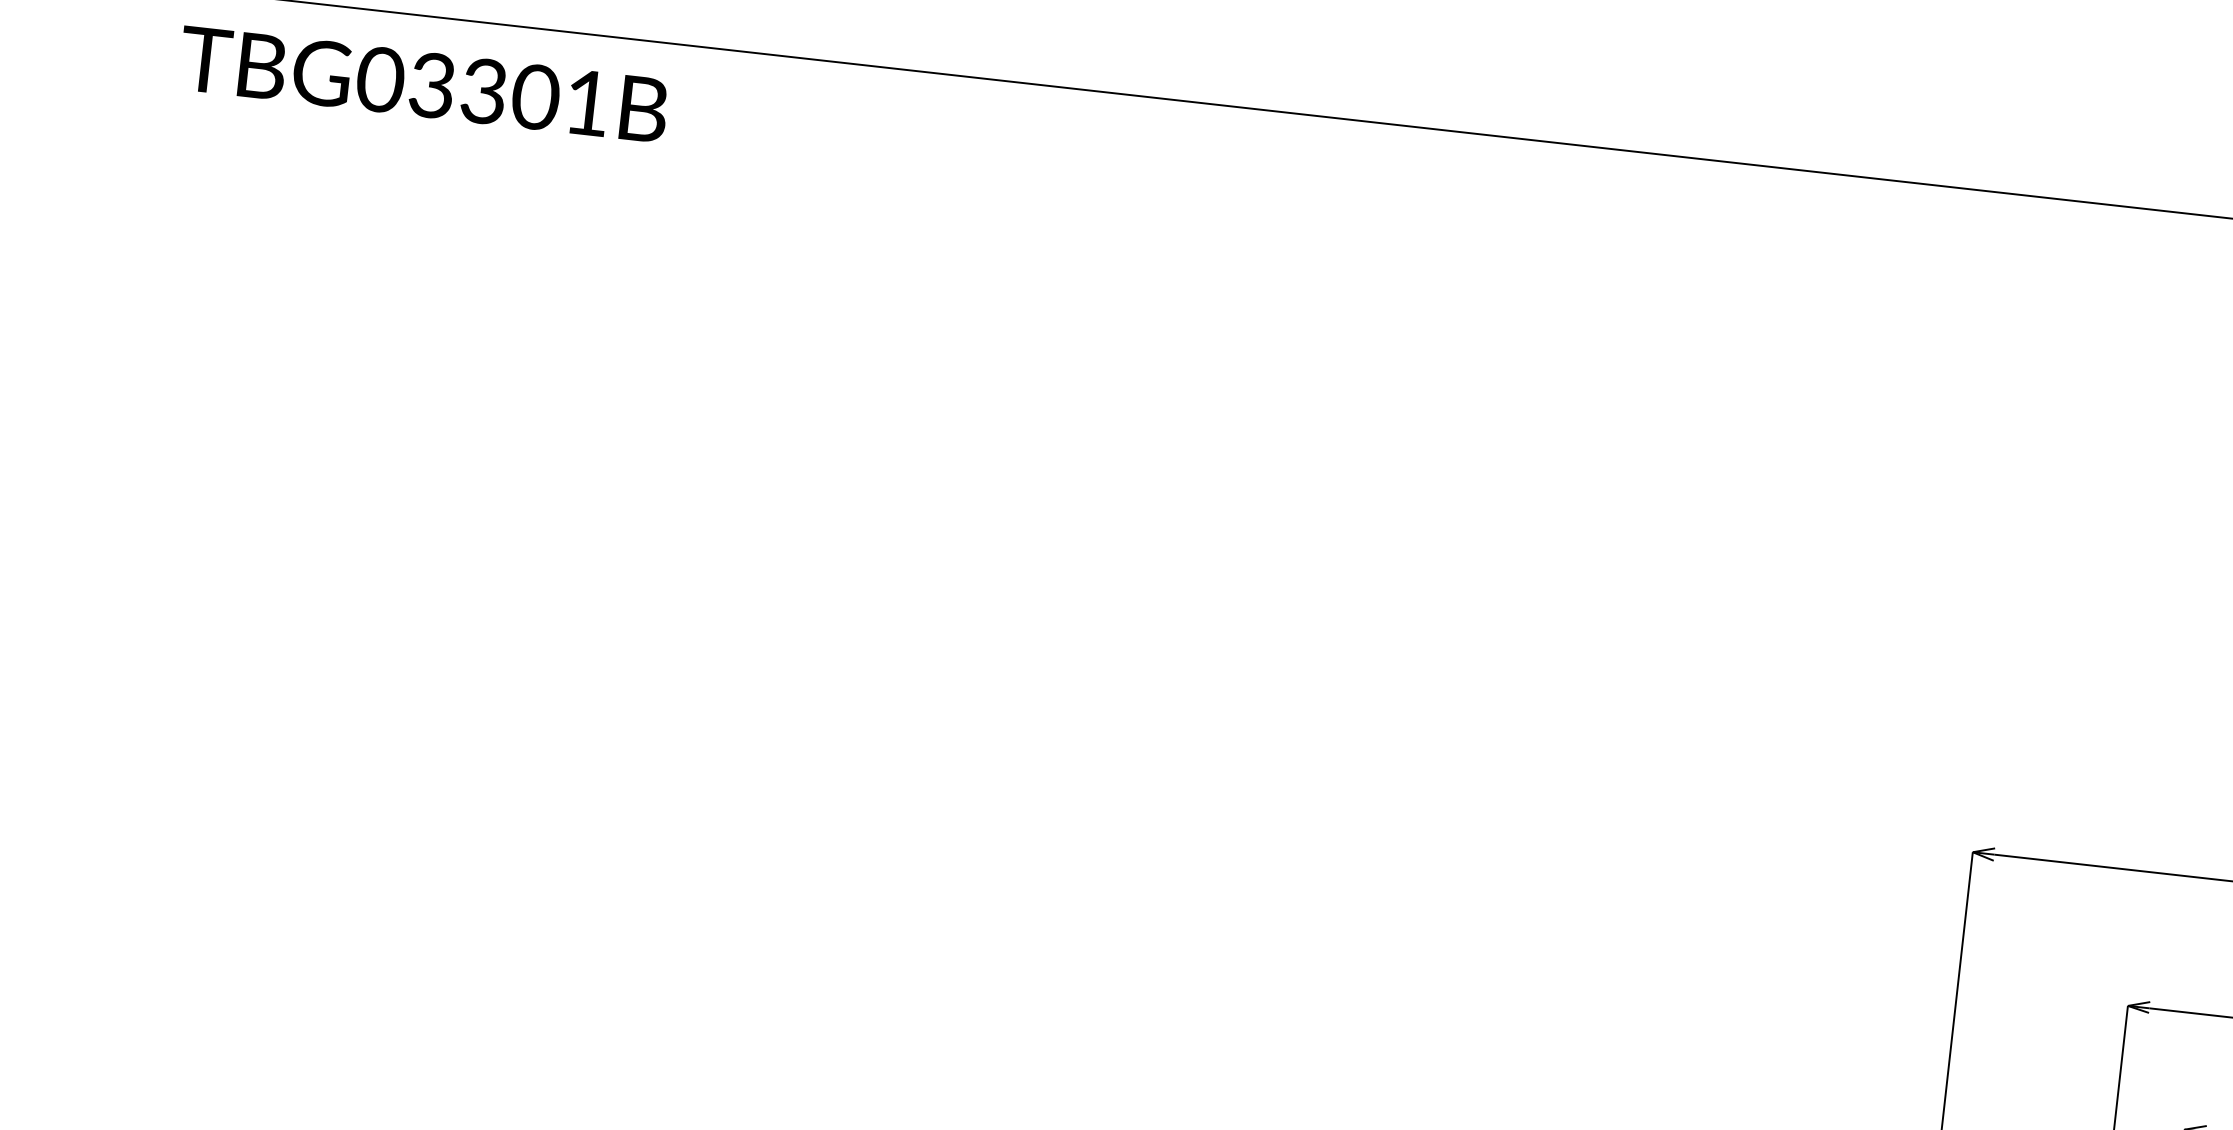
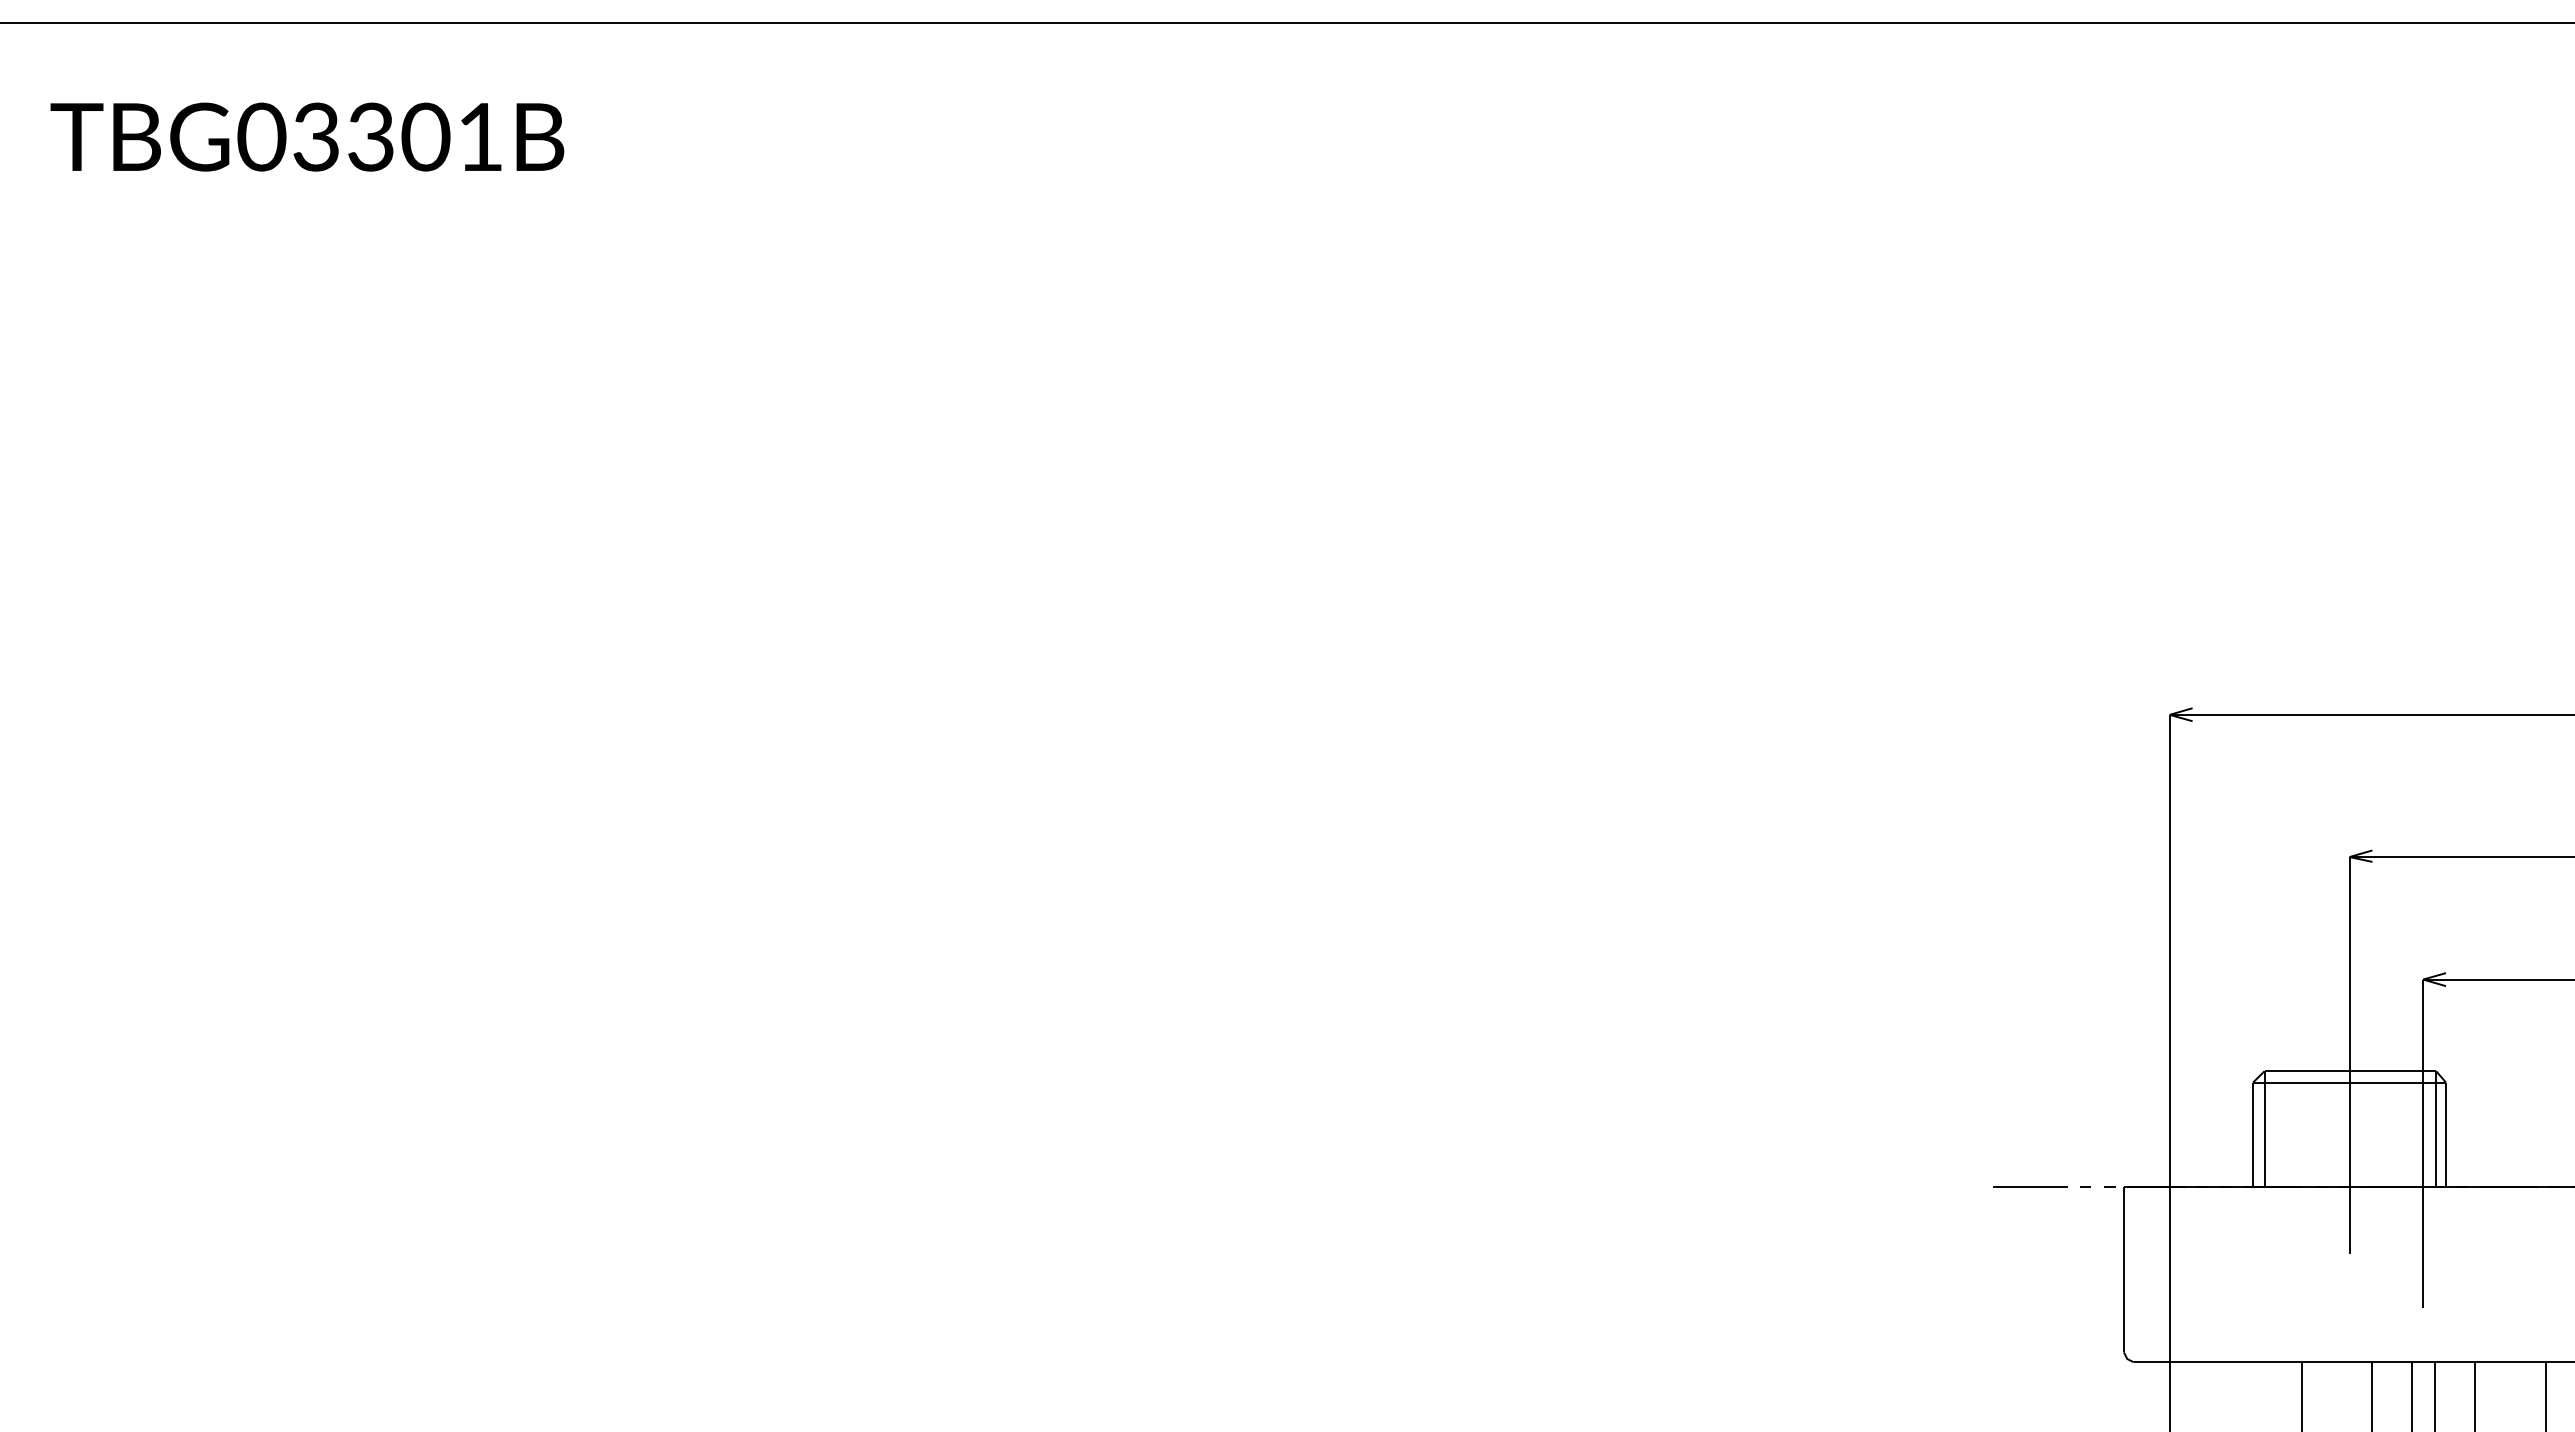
text: (423, 84) -> (307, 136), moved

